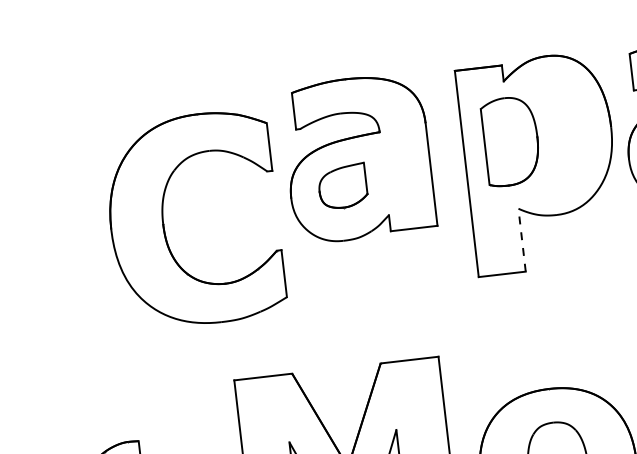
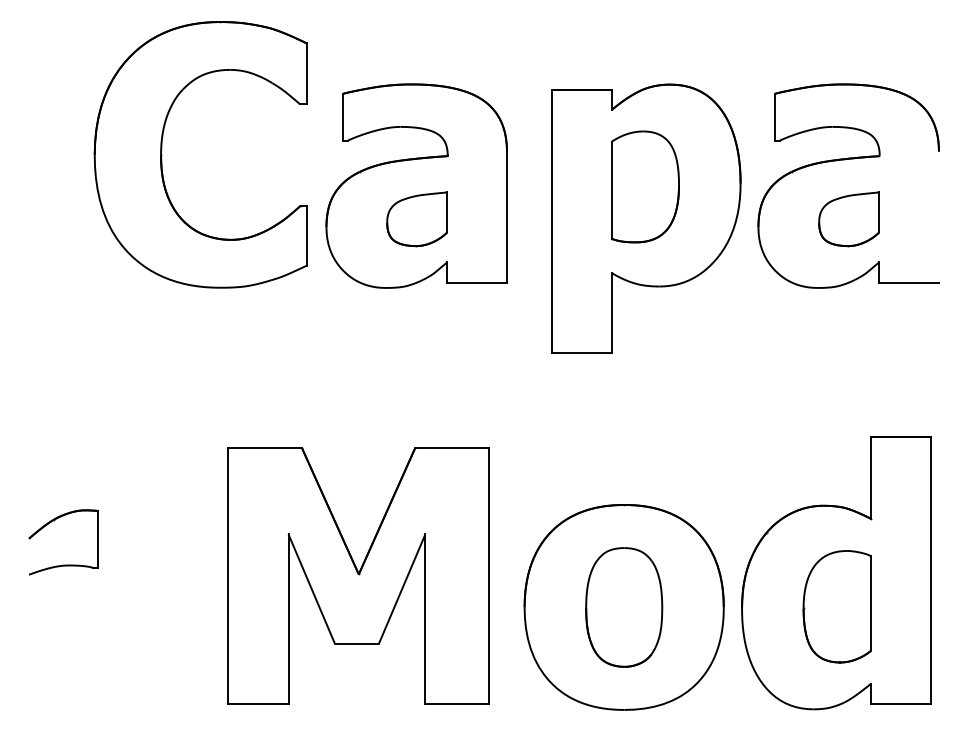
part: (511, 141) -> (645, 186), moved
part: (342, 186) -> (416, 219), moved
part: (164, 223) -> (162, 155), moved
line: (521, 239) -> (611, 312), dashed -> solid

